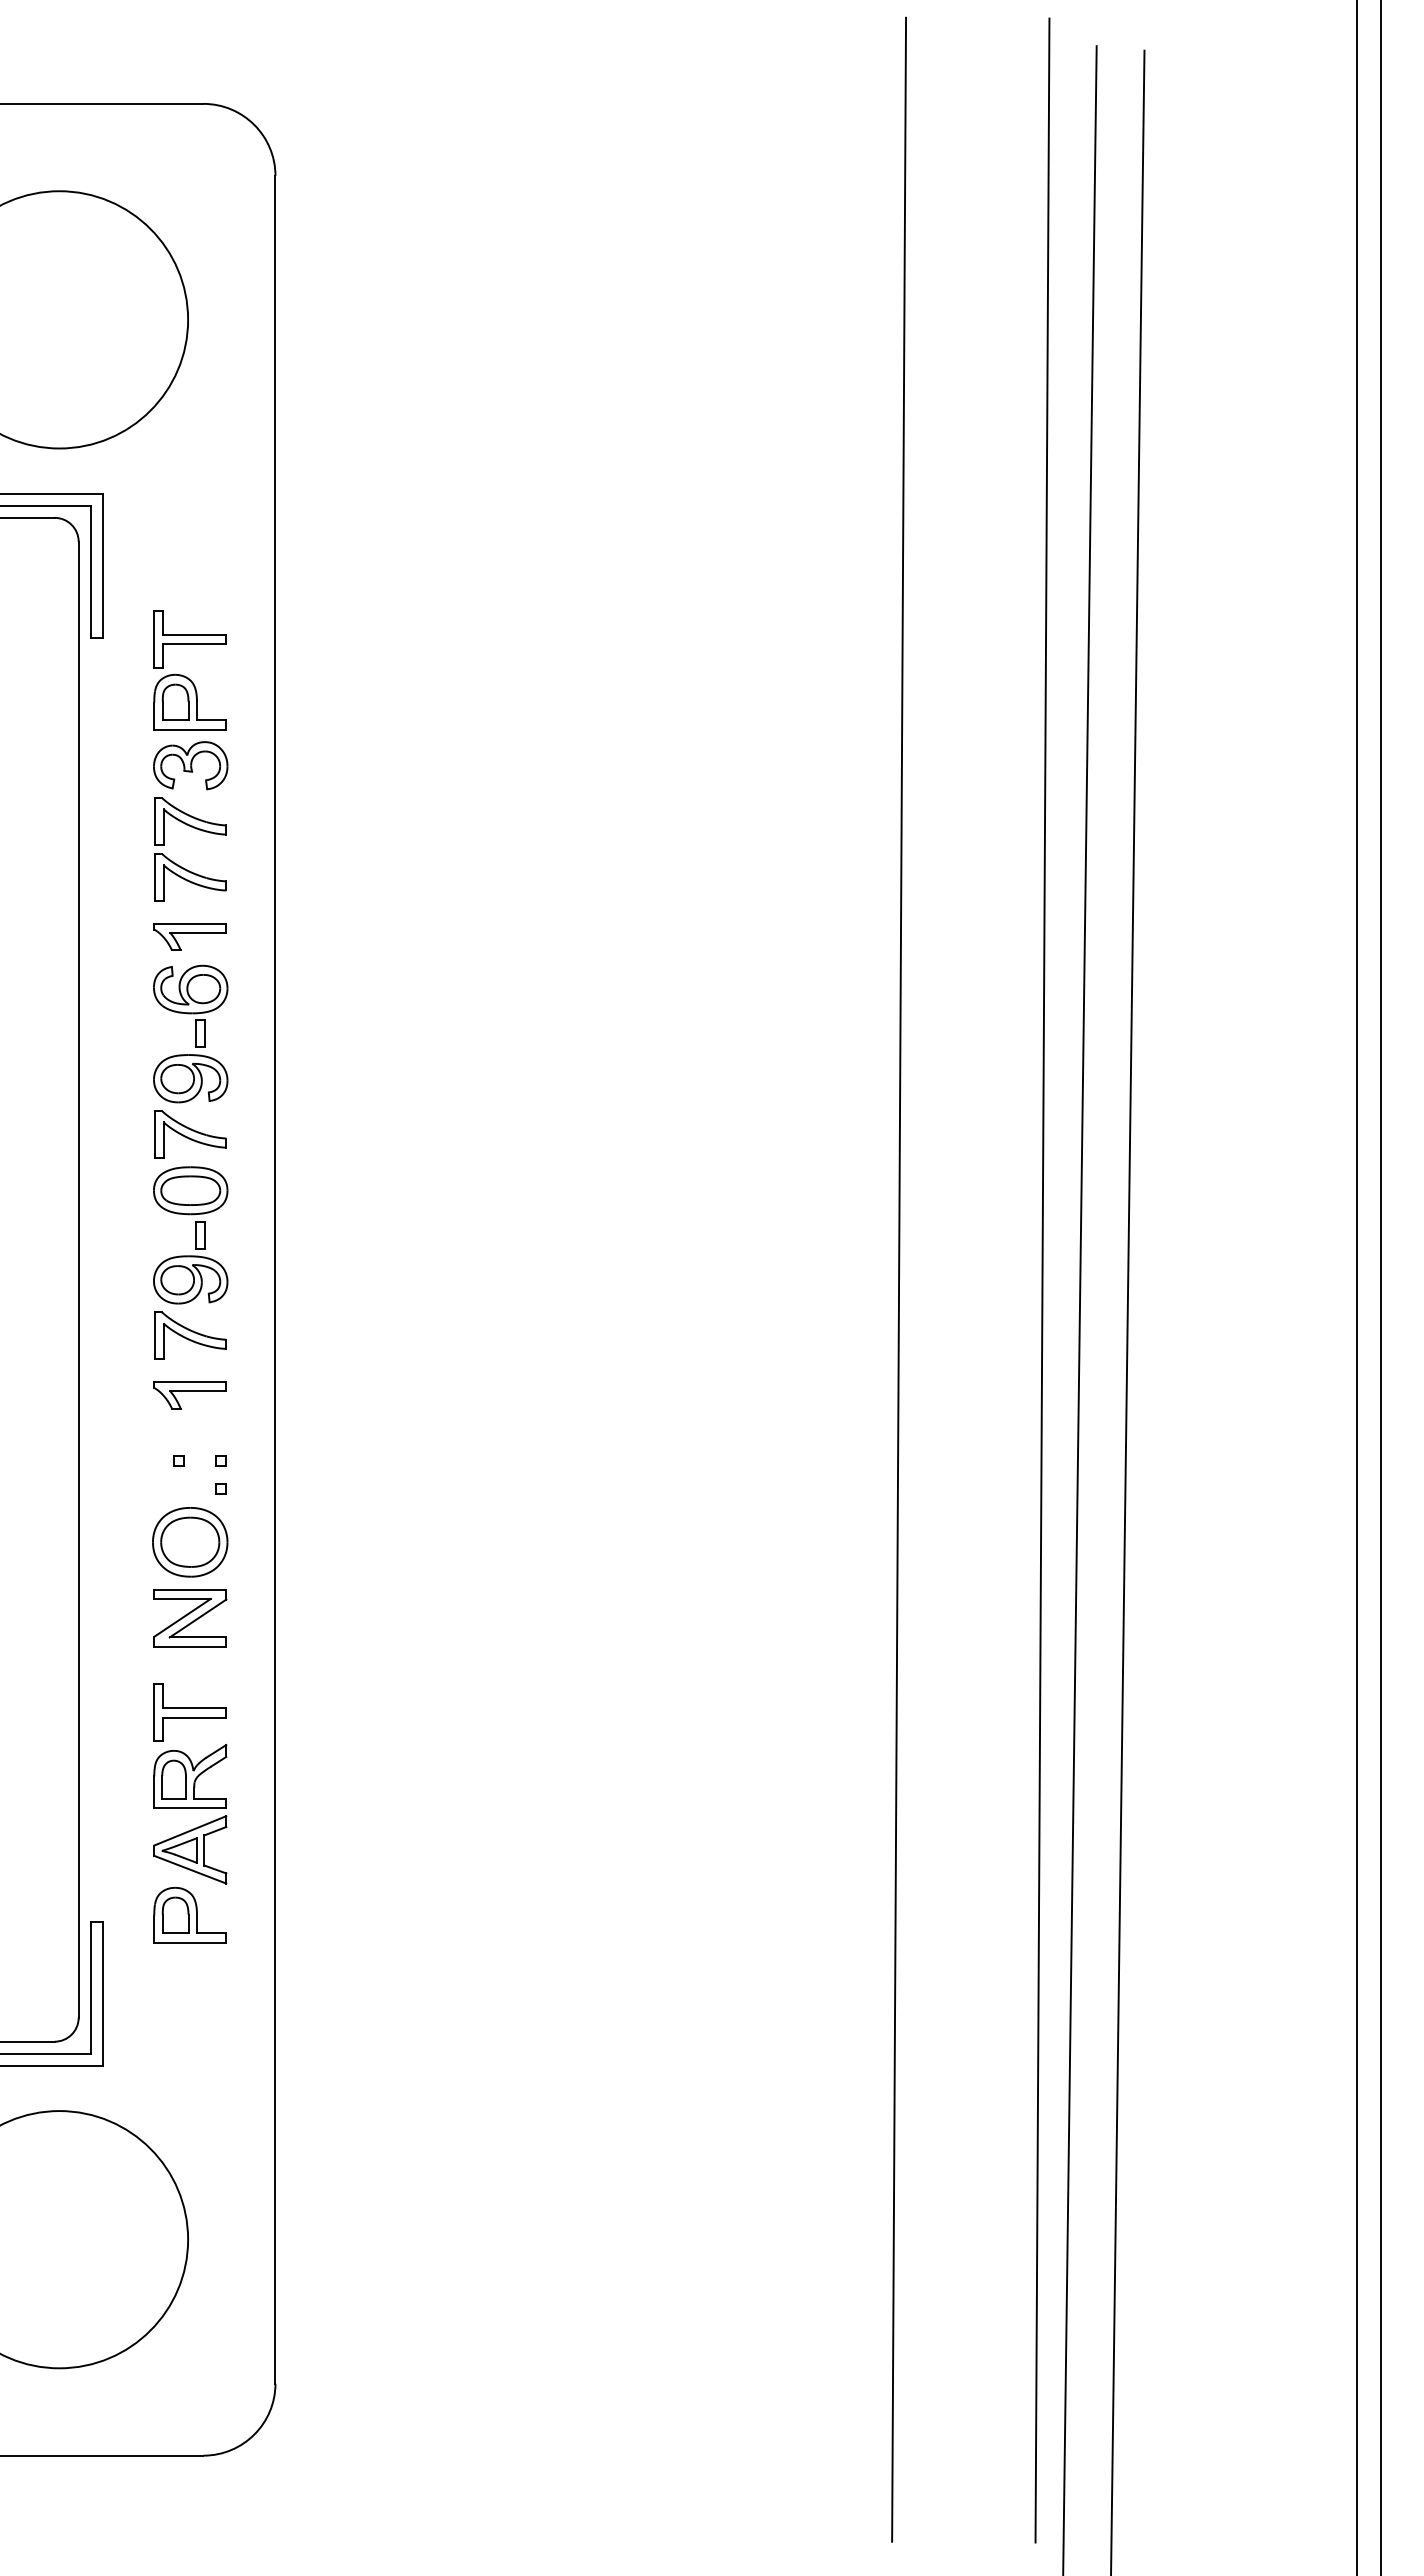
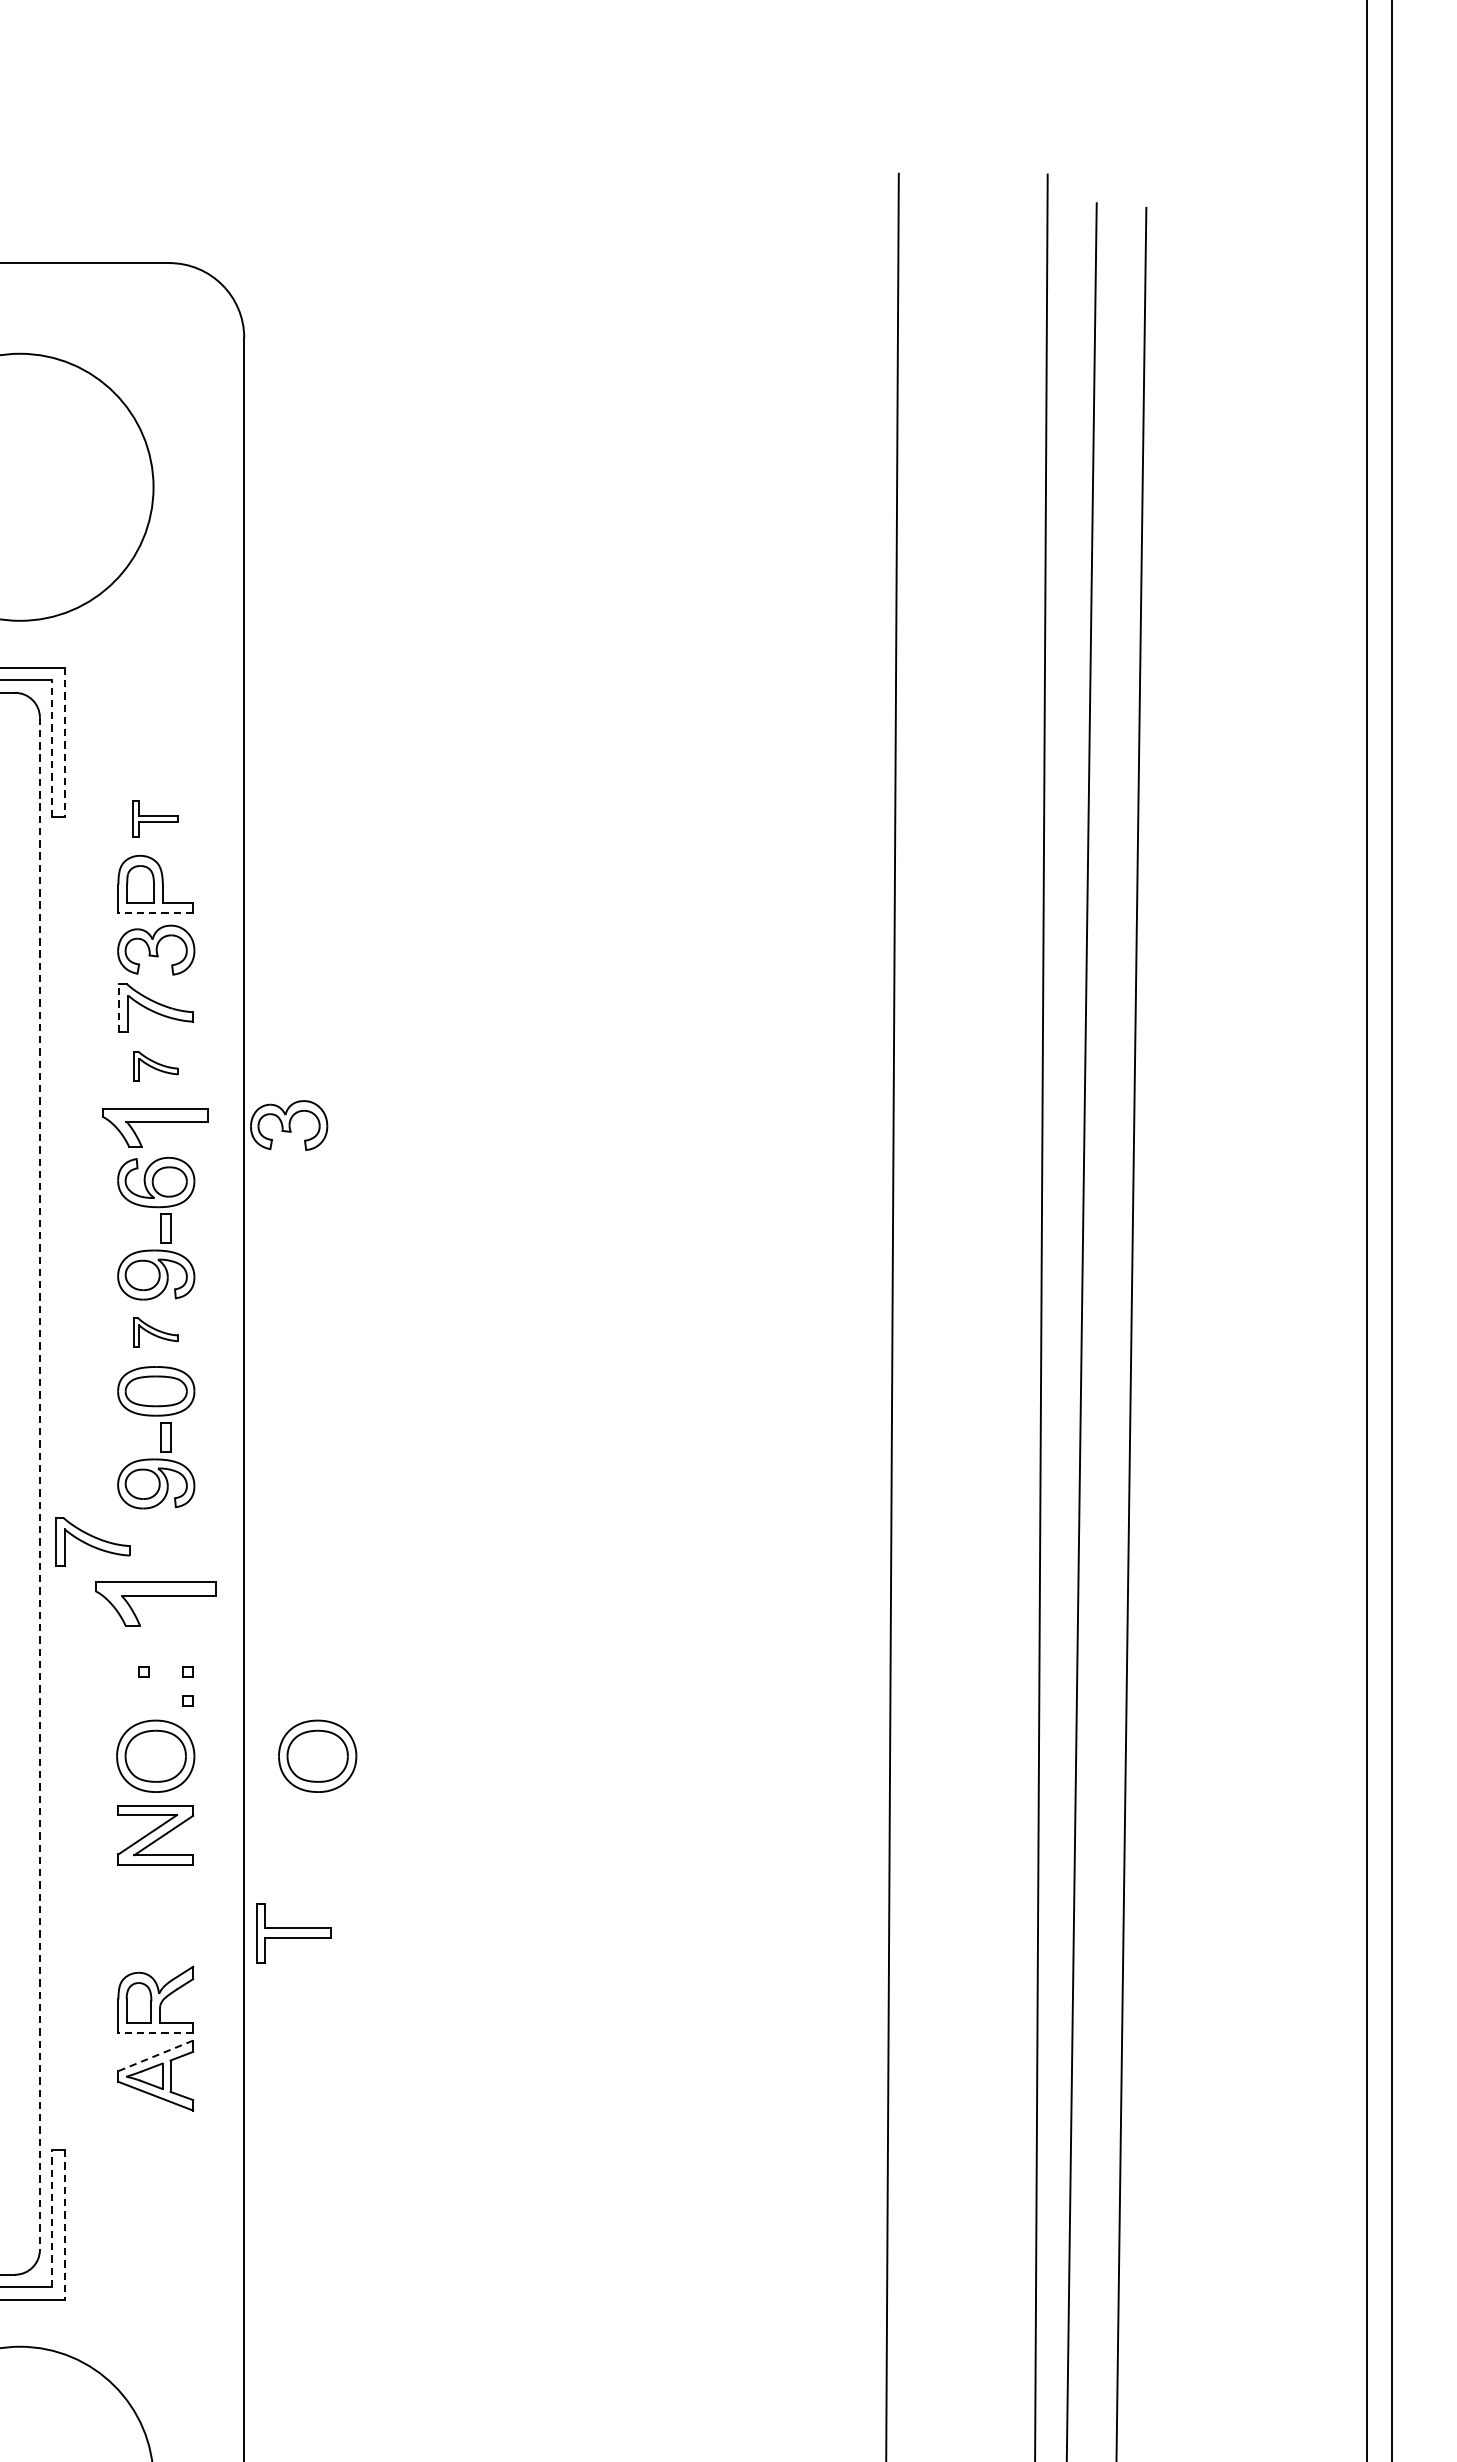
line: (102, 565) -> (64, 742), solid -> dashed
line: (90, 571) -> (52, 748), solid -> dashed
part: (189, 639) -> (154, 819), size x0.6
line: (190, 729) -> (156, 912), solid -> dashed
line: (155, 820) -> (119, 1007), solid -> dashed
part: (190, 877) -> (156, 1066), size x0.6
part: (318, 934) -> (288, 1125), added
part: (189, 936) -> (154, 1127), size x1.4
part: (190, 1134) -> (156, 1332), size x0.6
line: (78, 1279) -> (39, 1483), solid -> dashed
part: (190, 1335) -> (92, 1541), moved
part: (189, 1395) -> (154, 1603), size x1.6
part: (346, 1542) -> (317, 1756), added
part: (189, 1712) -> (293, 1933), moved
line: (190, 1808) -> (156, 2032), solid -> dashed
line: (190, 1830) -> (156, 2055), solid -> dashed
part: (189, 1914) -> (154, 2142), removed
line: (90, 1987) -> (52, 2218), solid -> dashed
line: (102, 1993) -> (64, 2224), solid -> dashed

